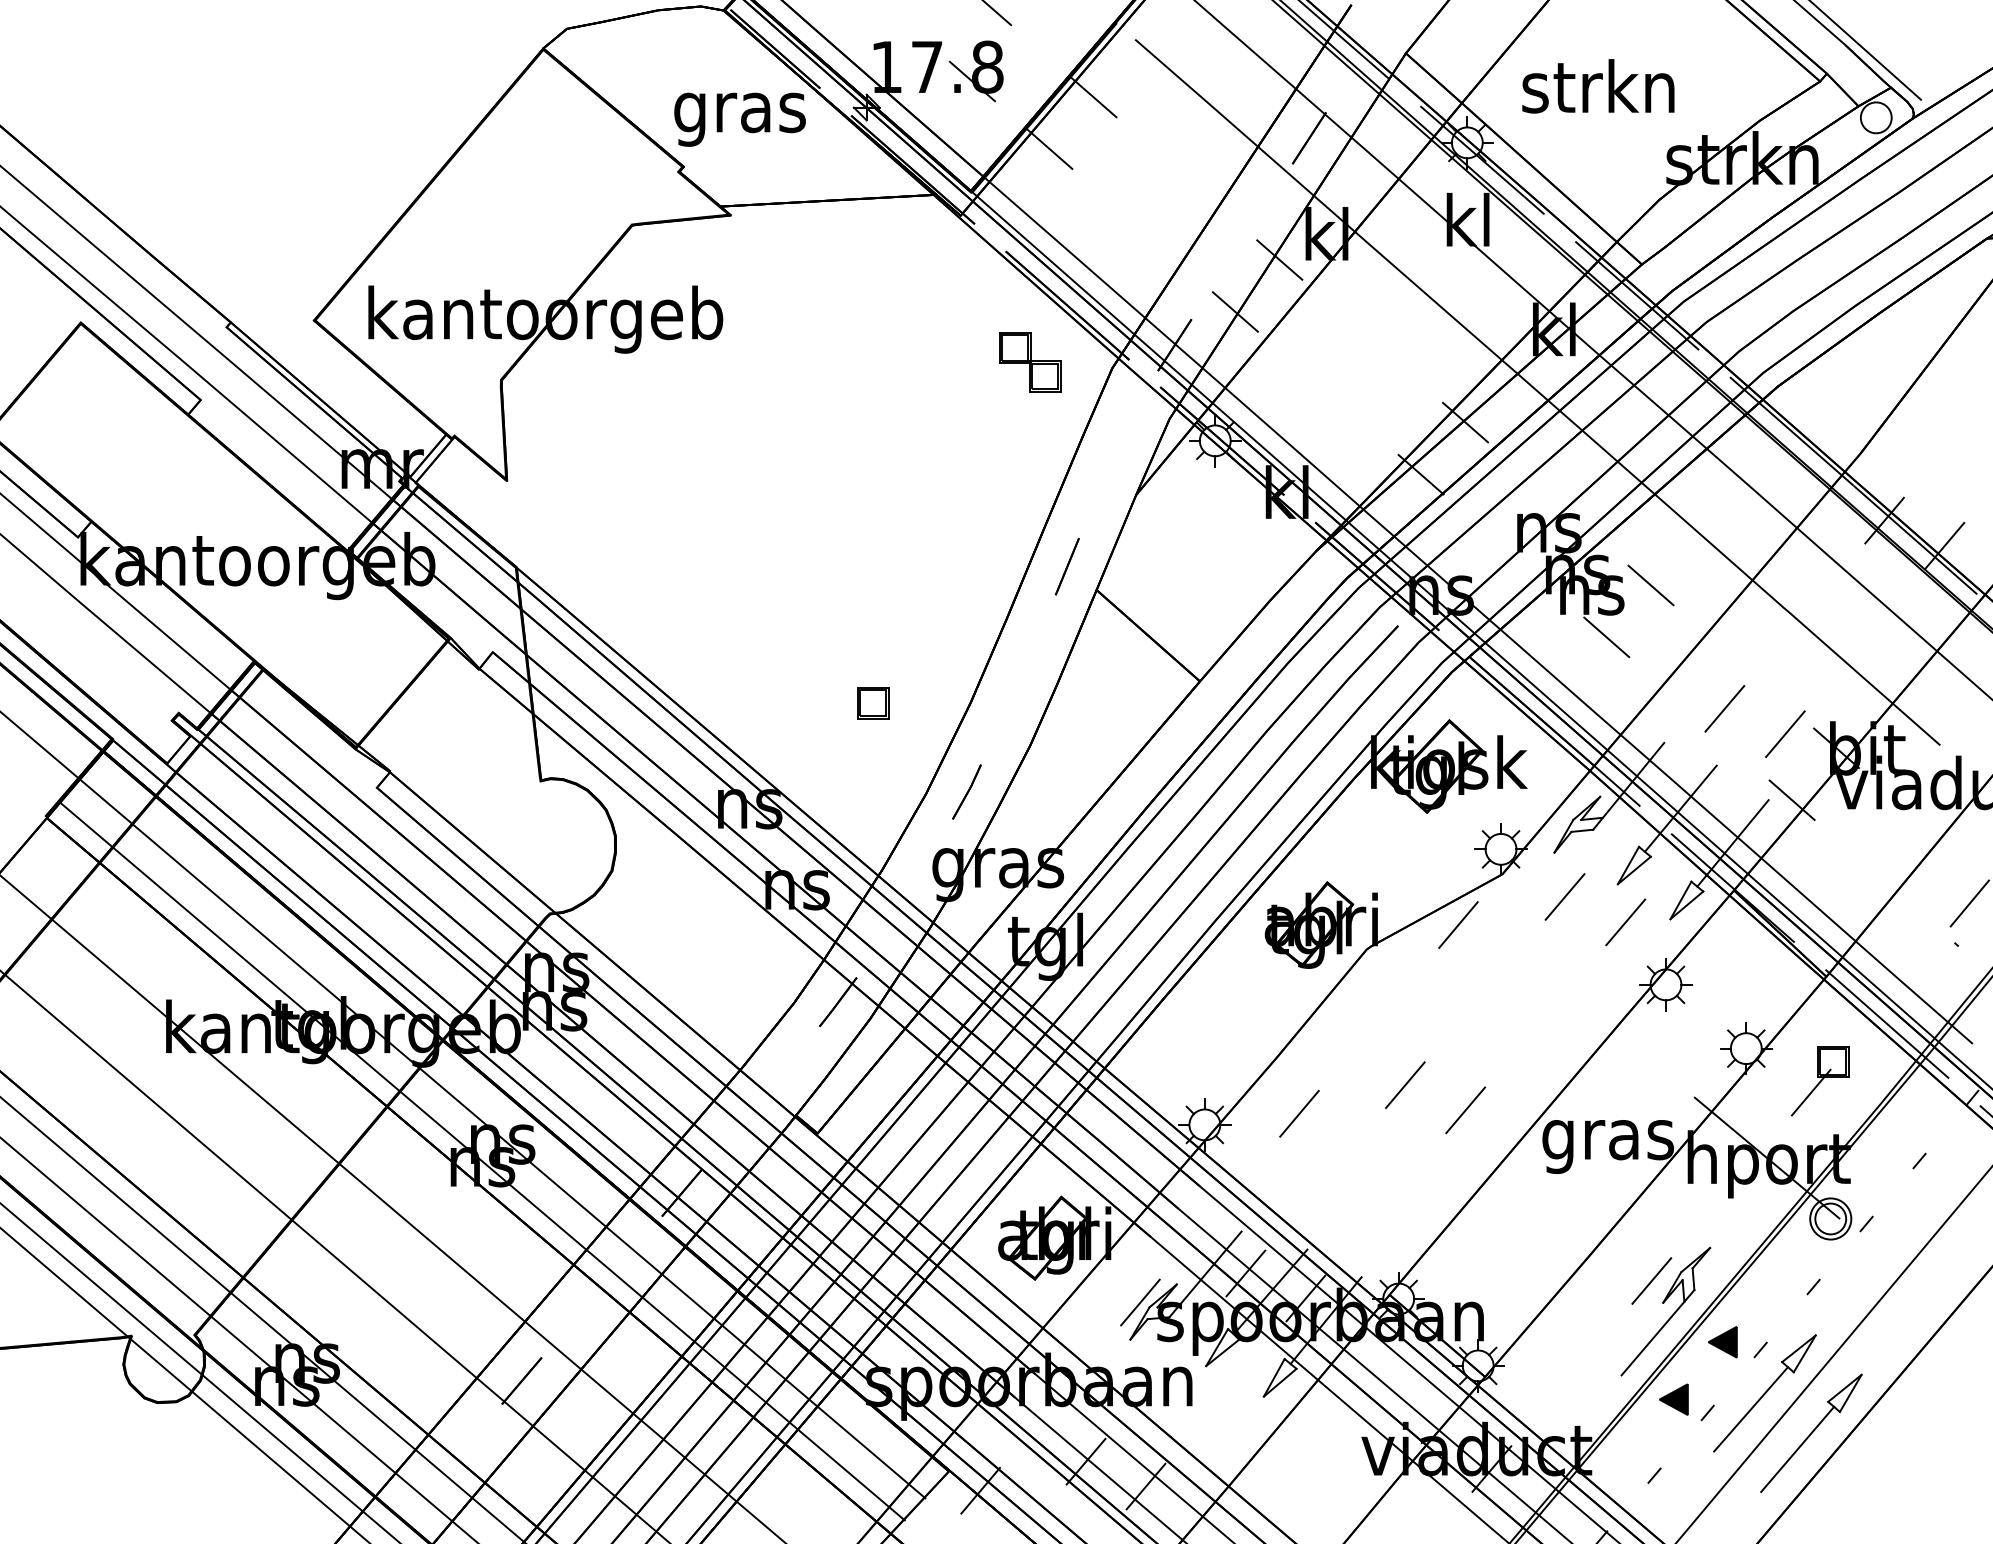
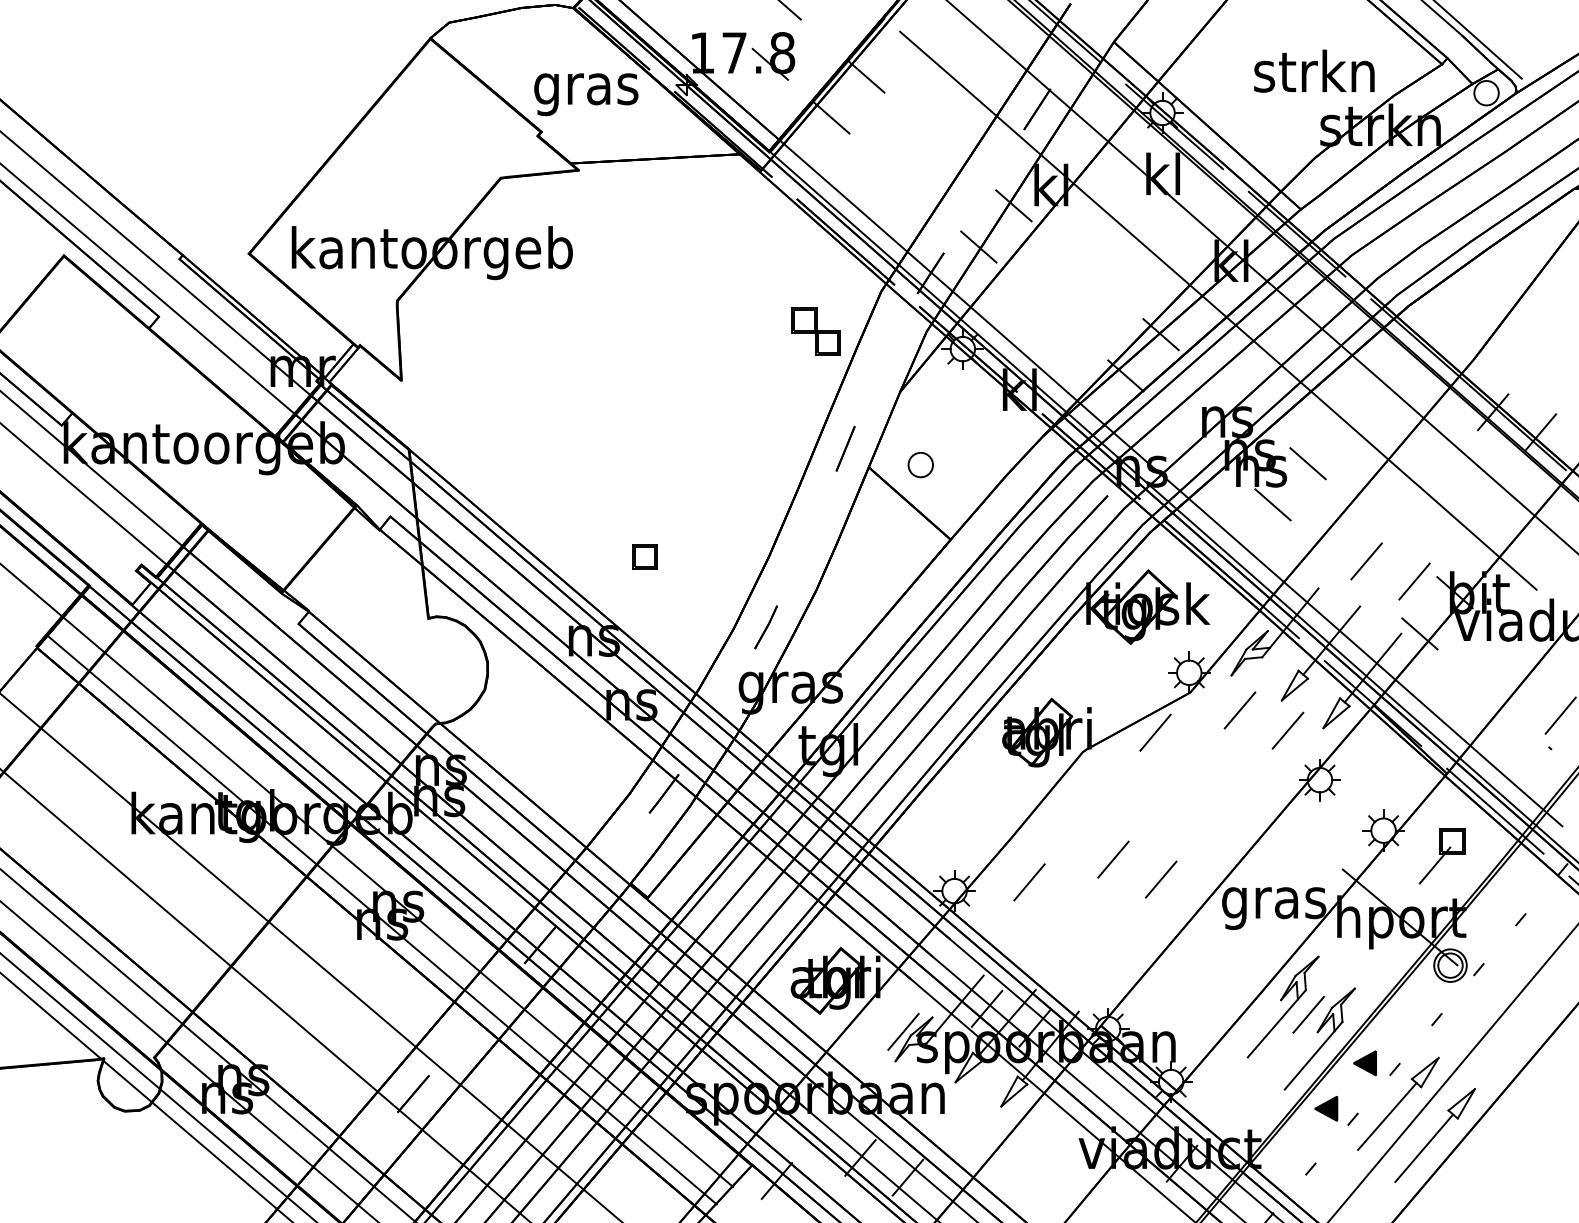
text: (1598, 85) -> (1314, 70), moved
part: (1029, 361) -> (815, 331), moved
part: (1161, 587) -> (920, 465), added
part: (872, 702) -> (644, 556), moved
part: (1618, 1270) -> (1282, 1006), added

